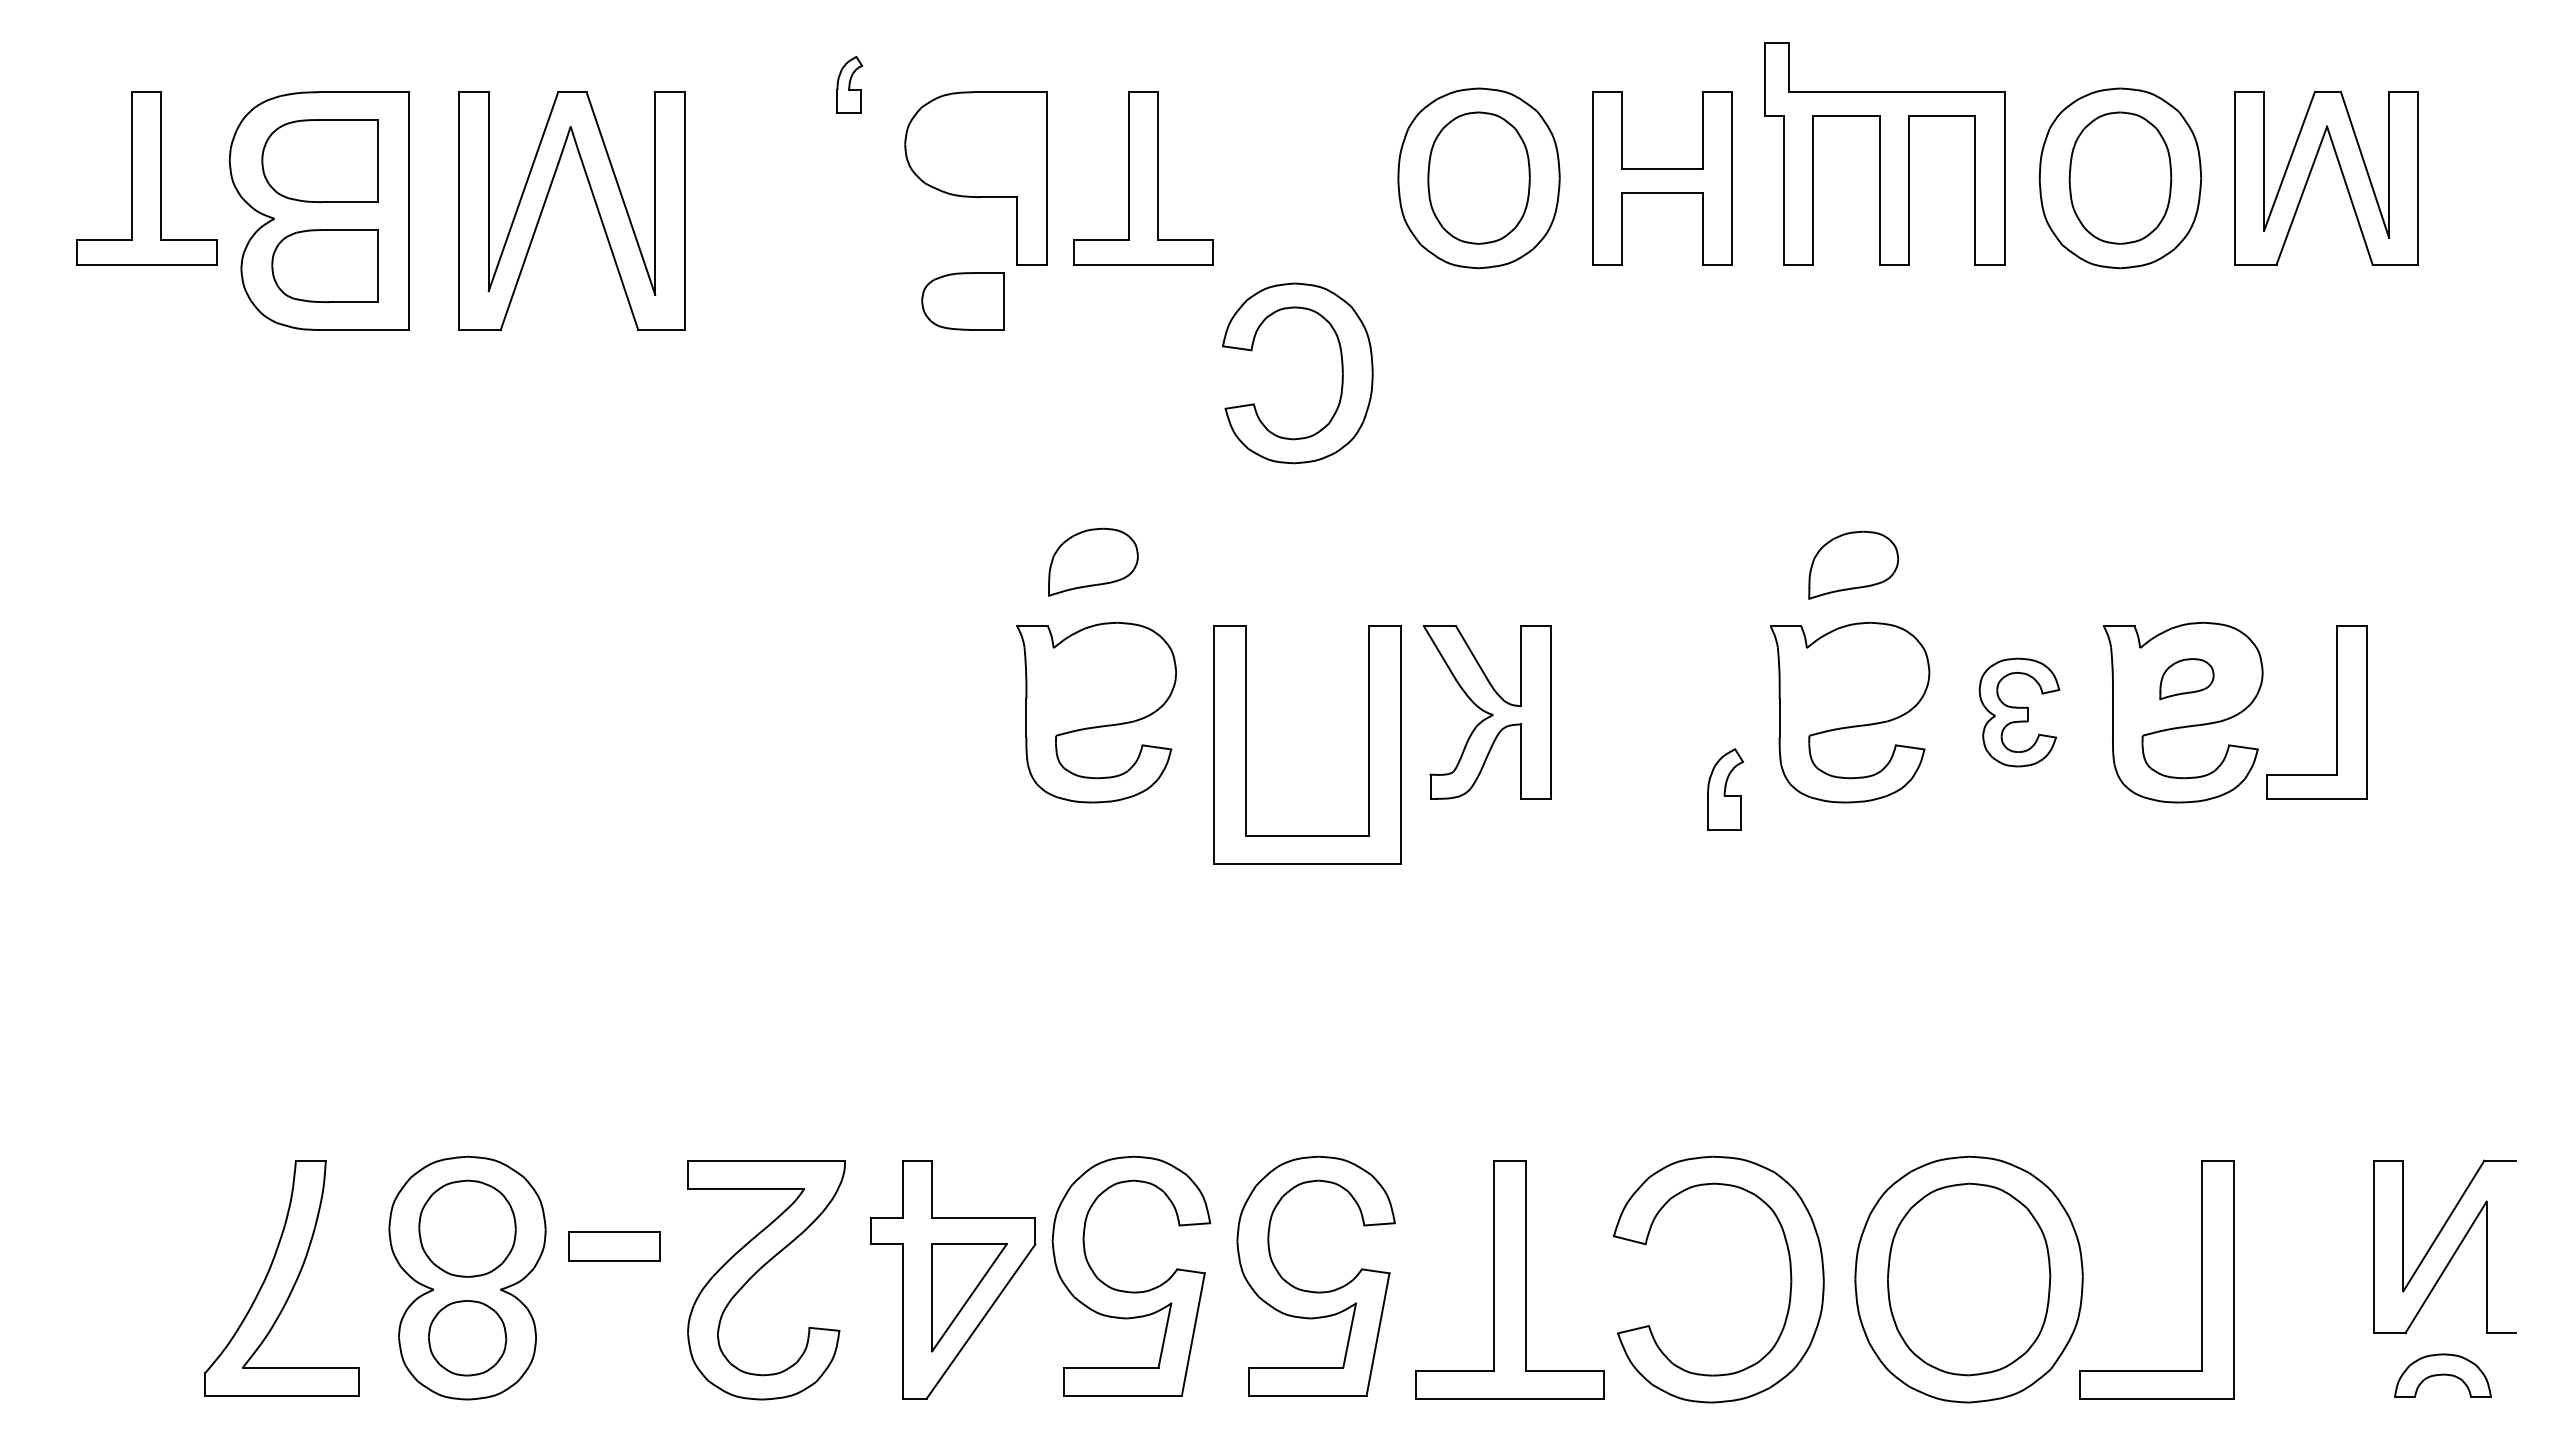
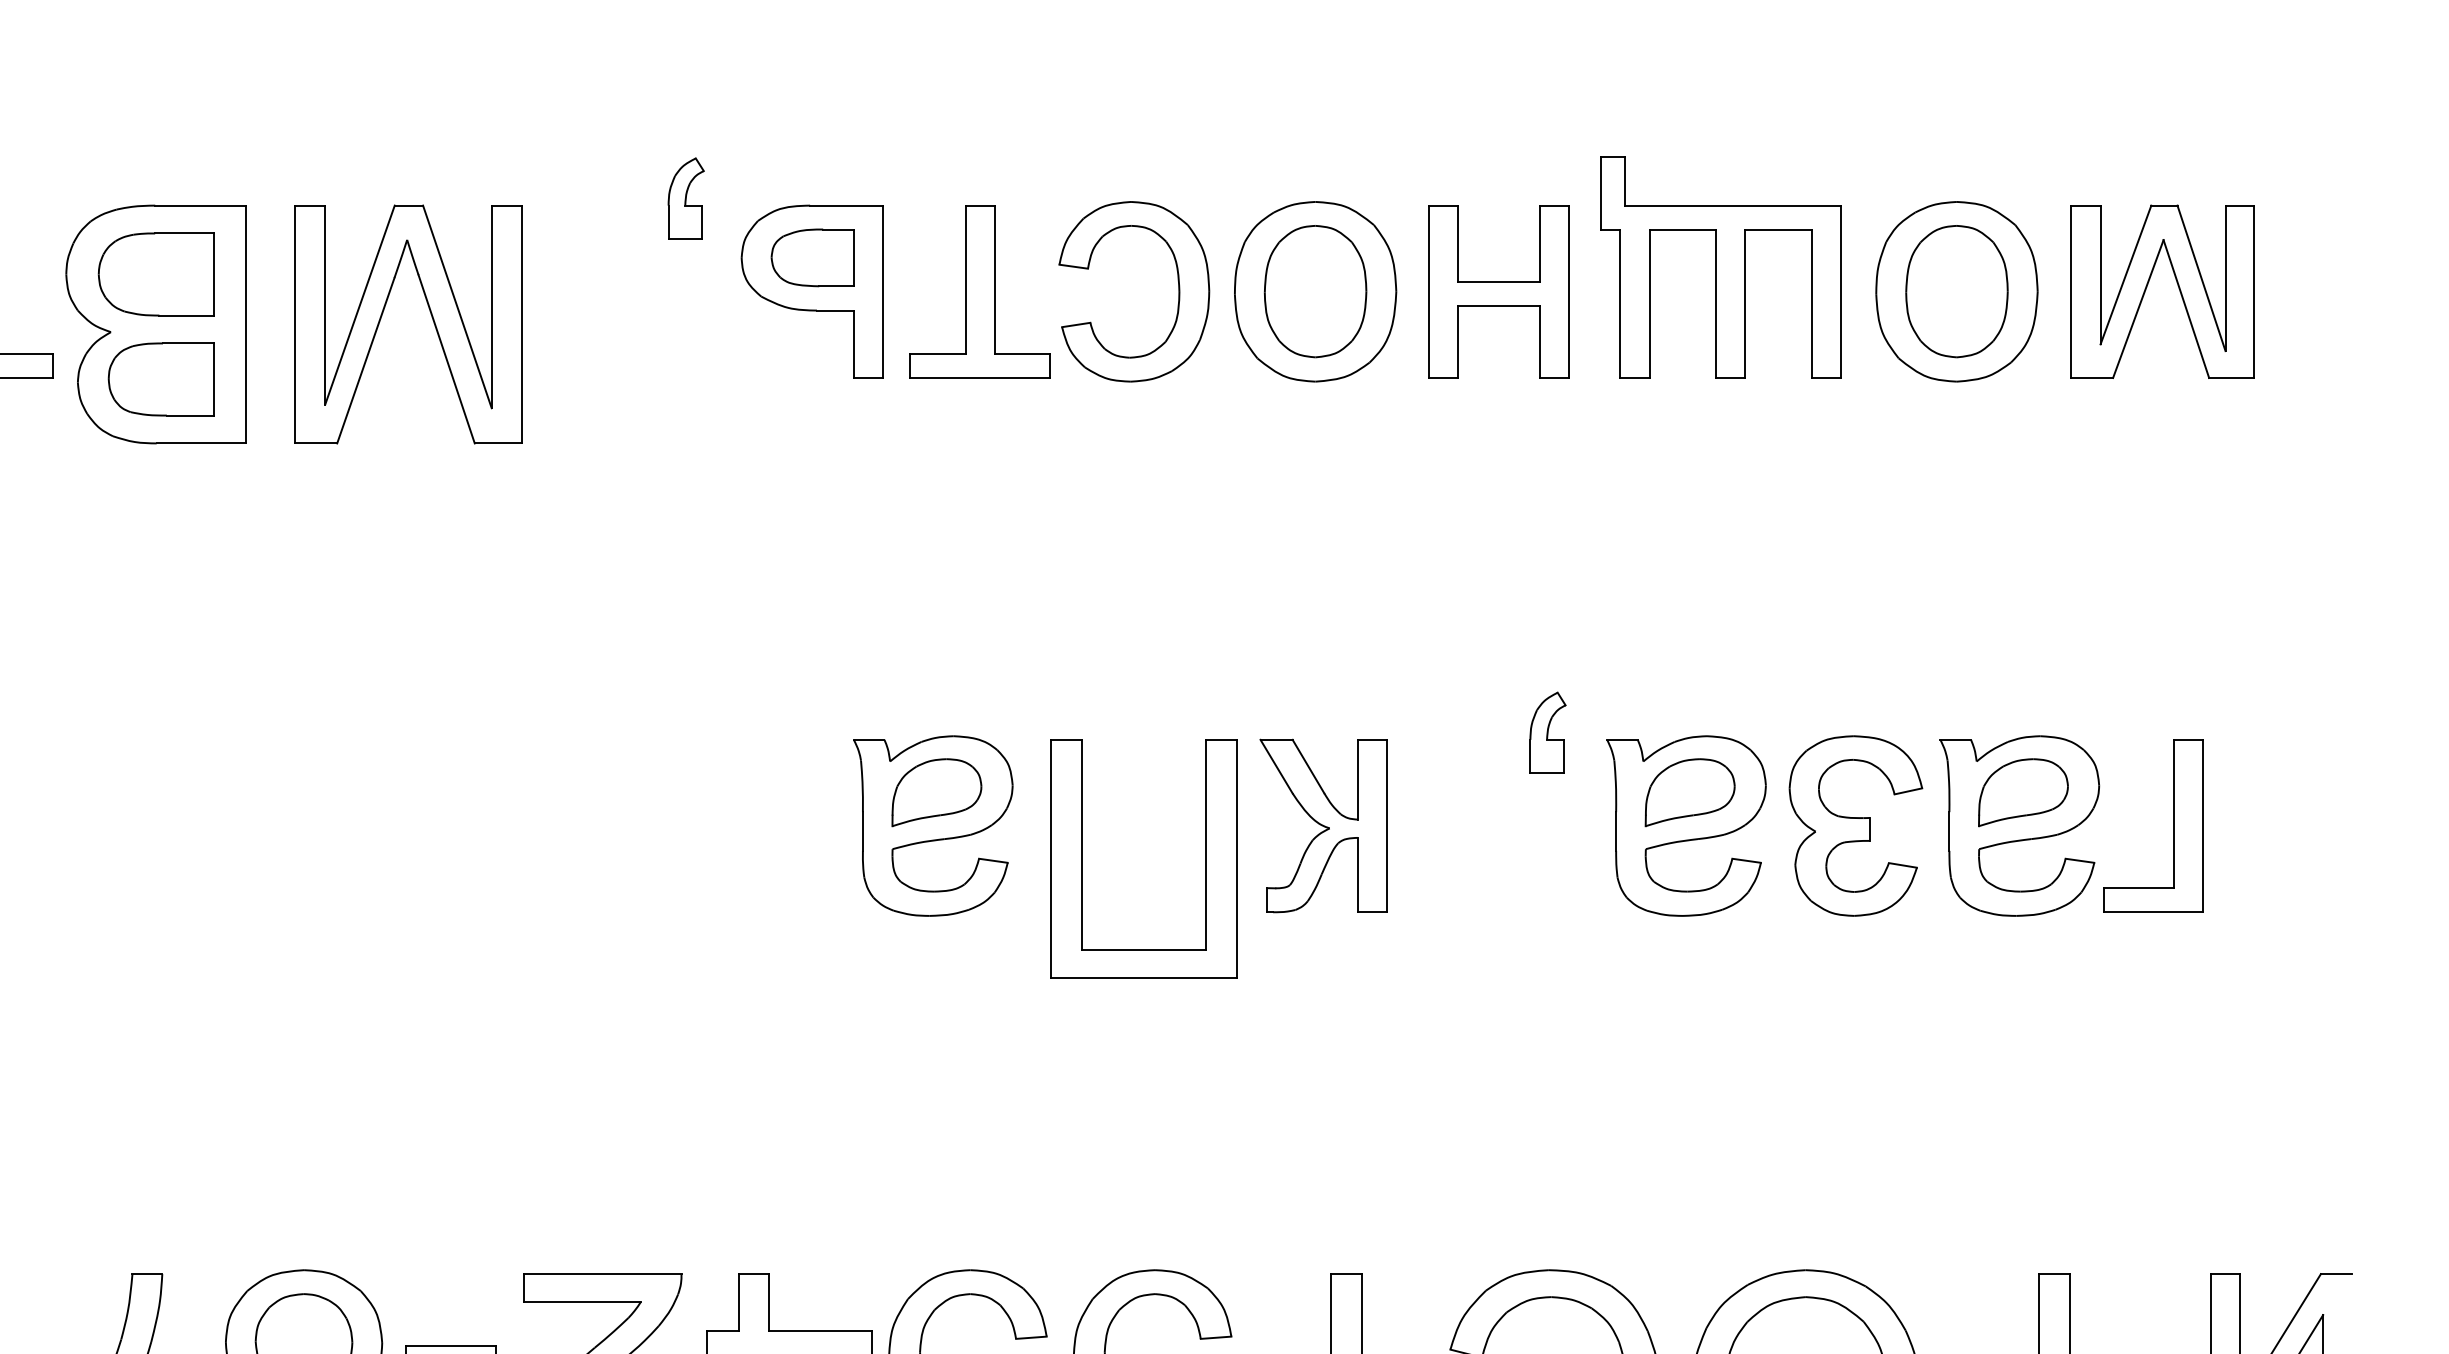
part: (849, 84) -> (686, 197), size x1.43
part: (962, 301) -> (812, 257), moved
part: (1341, 370) -> (1178, 288), moved
part: (1093, 561) -> (937, 791), moved
part: (1853, 564) -> (1690, 791), moved
part: (2186, 678) -> (2023, 791), size x1.67
part: (2019, 712) -> (1856, 825), size x1.67
part: (1725, 789) -> (1548, 732), moved

